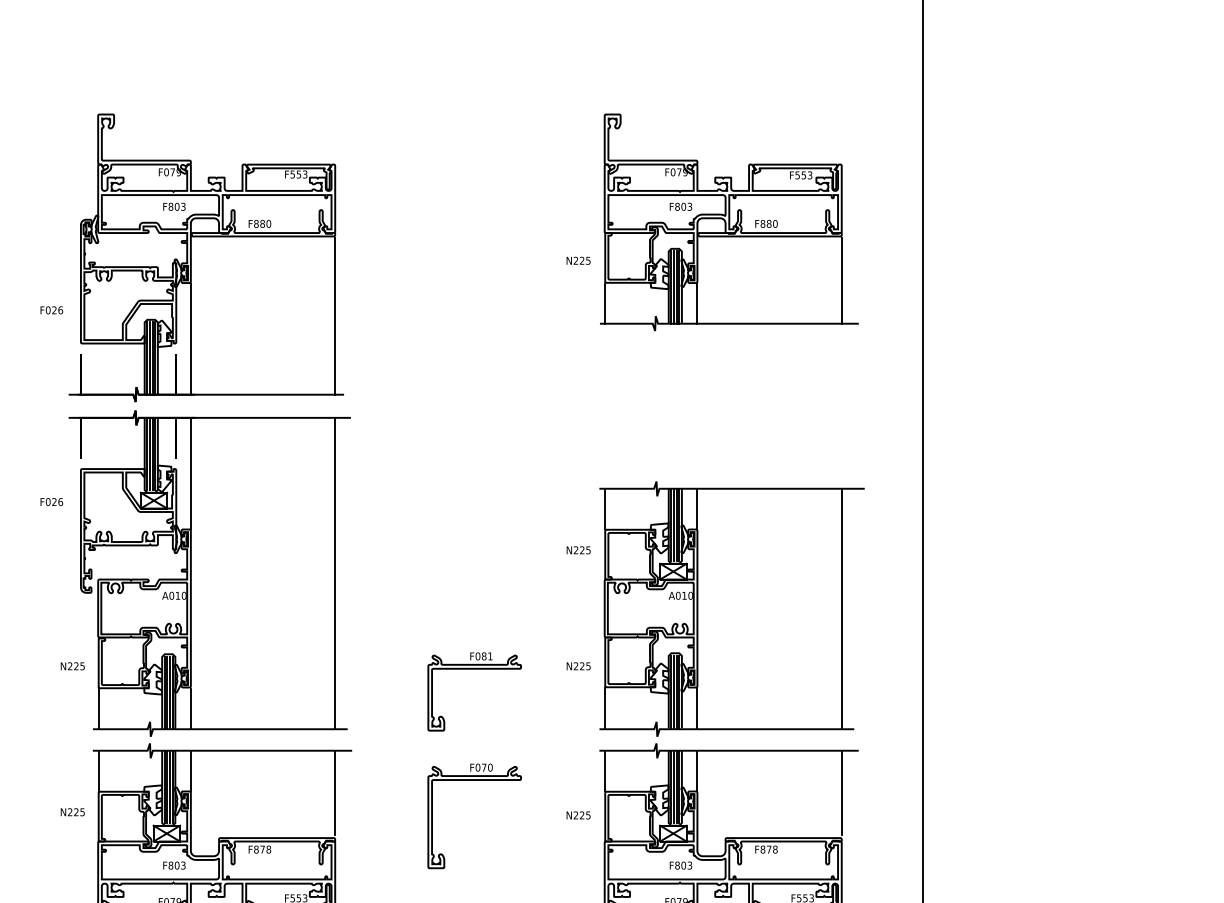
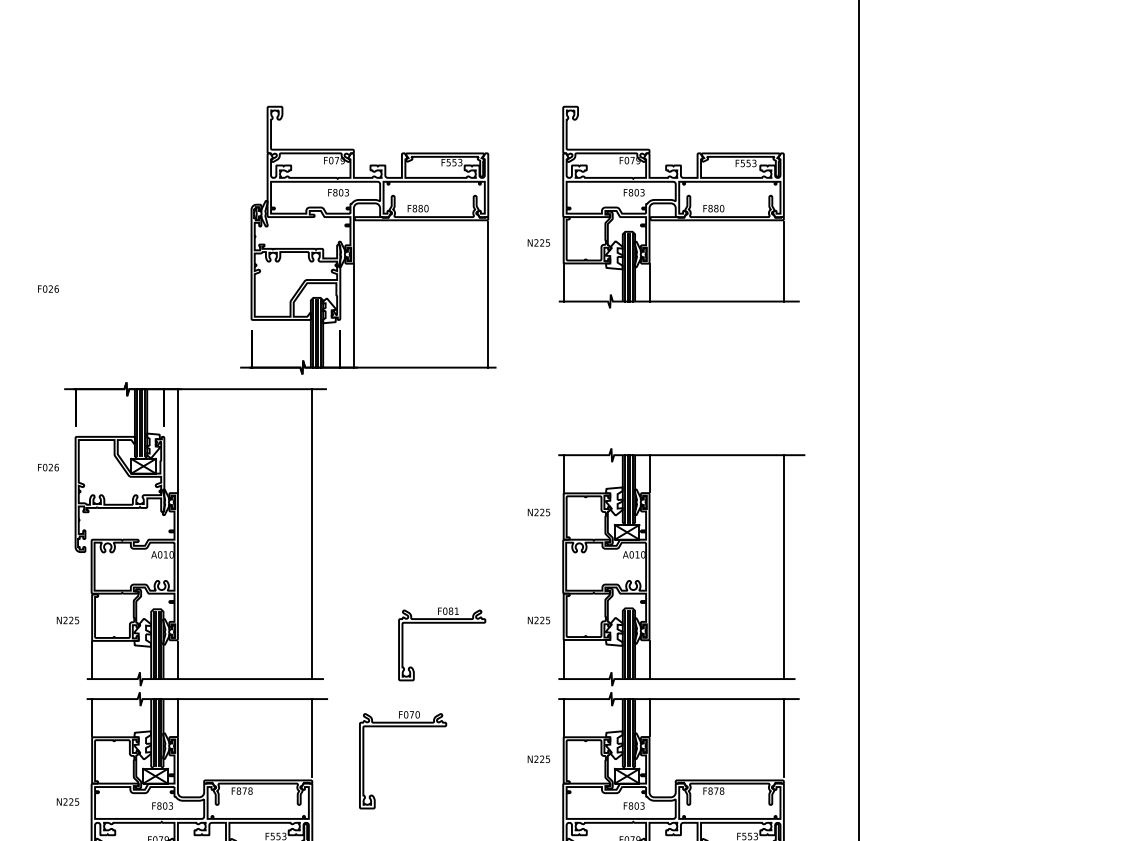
part: (205, 257) -> (367, 239), moved
part: (474, 780) -> (402, 726), moved
text: (72, 812) -> (67, 802), moved

